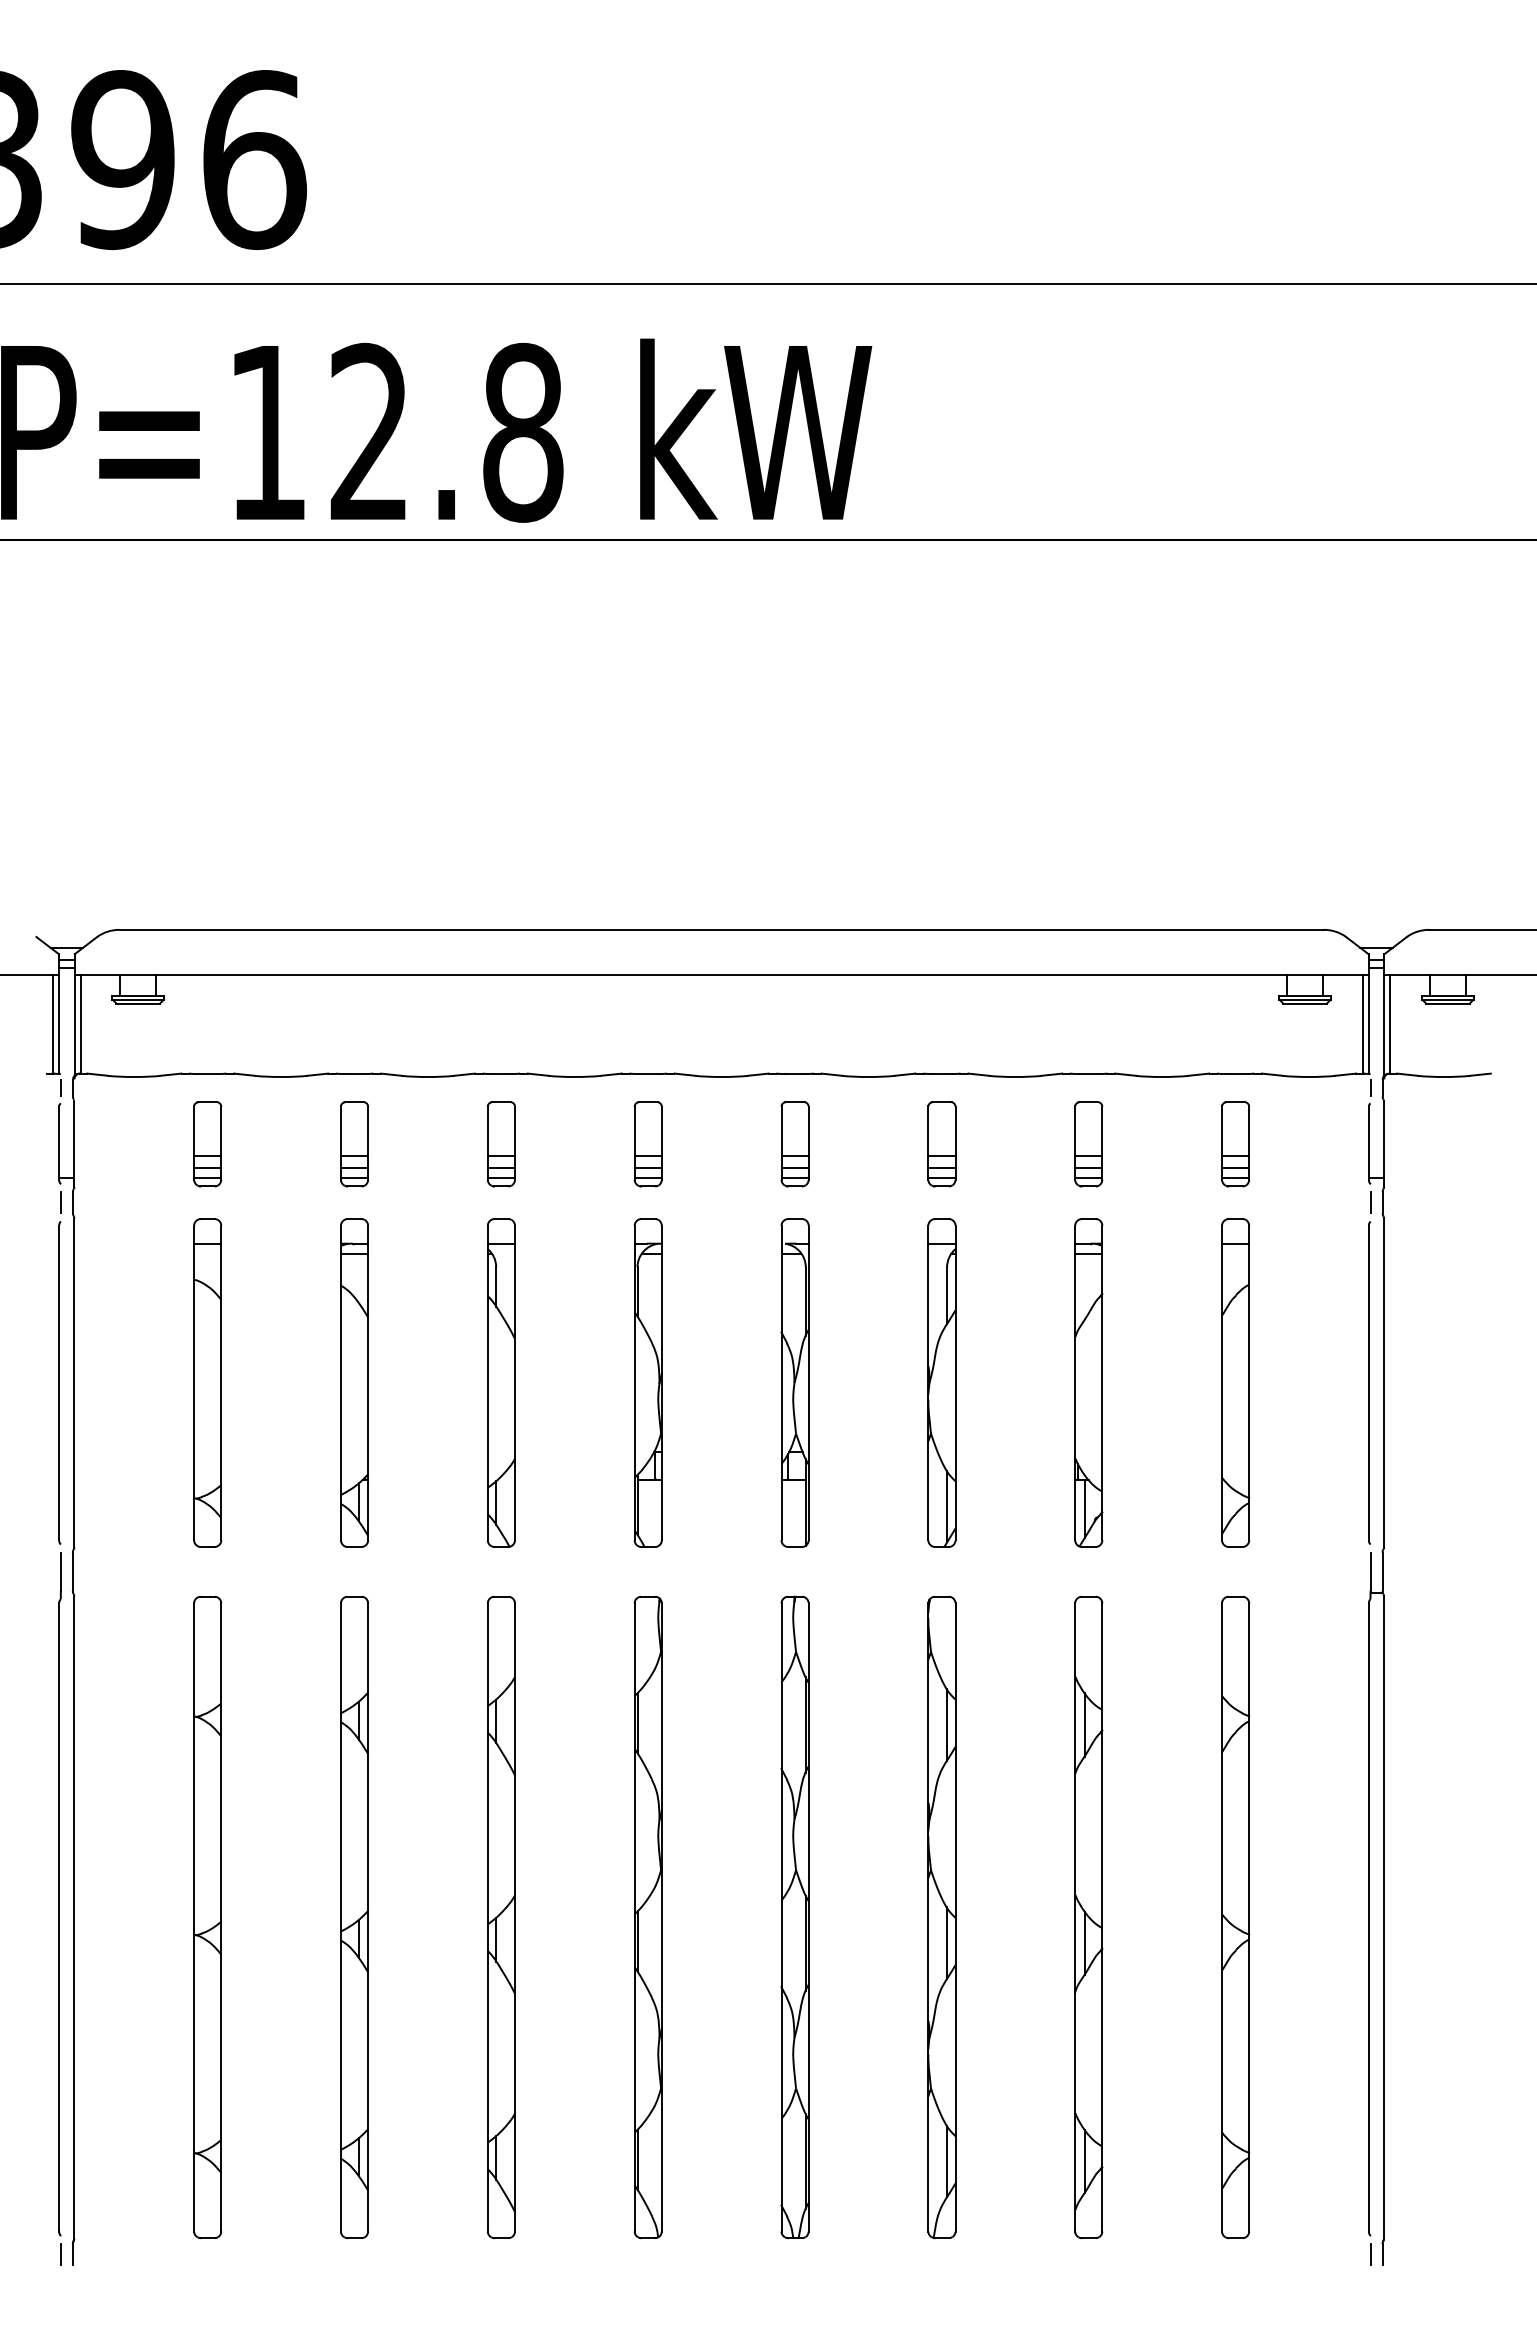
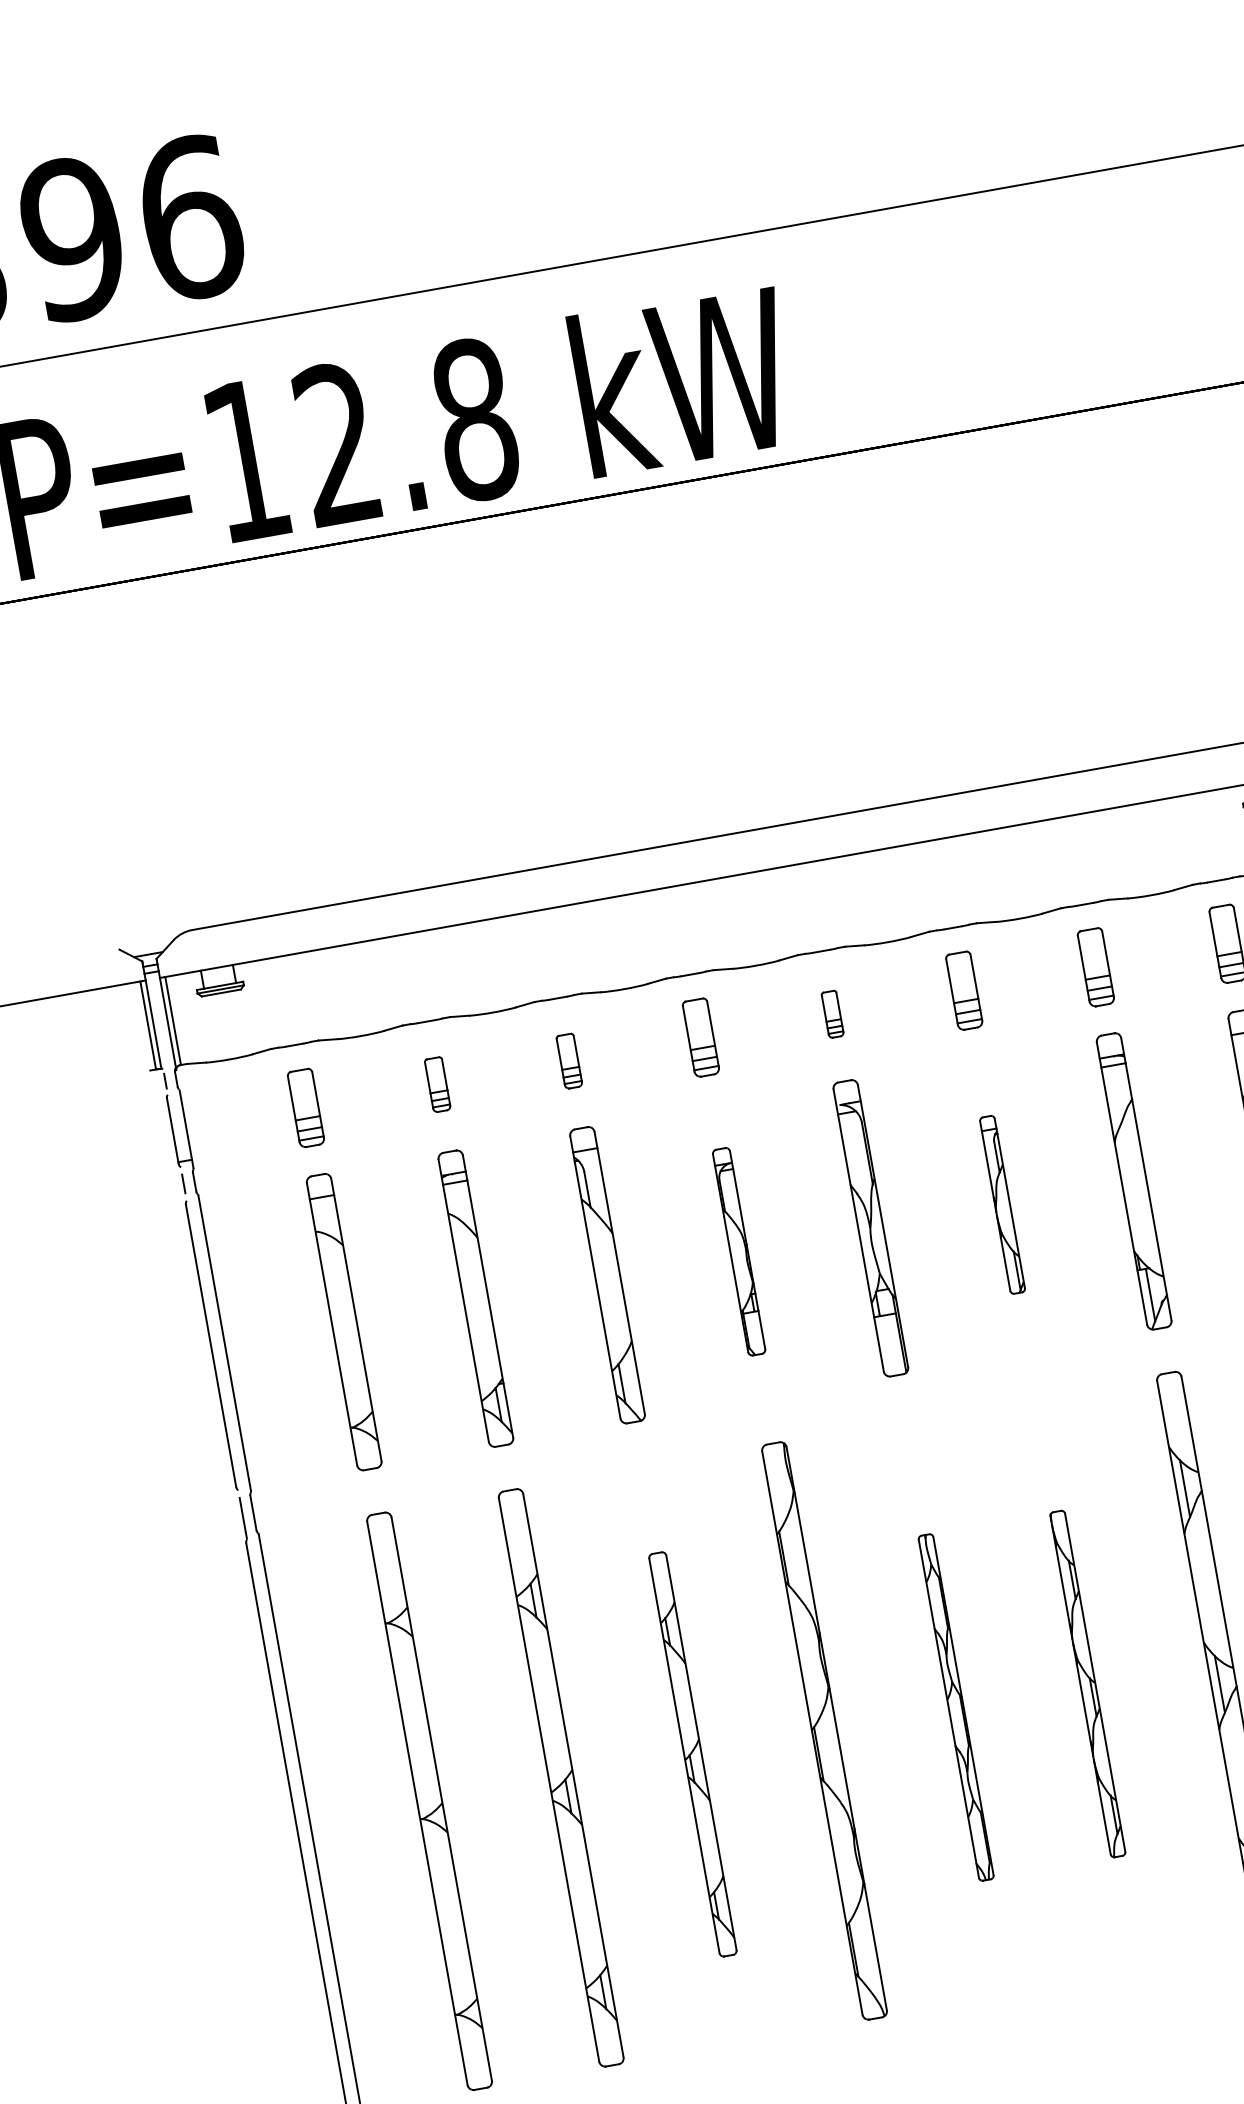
part: (354, 1144) -> (437, 1084), size x0.7
part: (501, 1144) -> (569, 1061), size x0.7
part: (794, 1144) -> (832, 1014), size x0.6
part: (647, 1382) -> (738, 1251), size x0.7
part: (941, 1382) -> (1002, 1204), size x0.6
part: (501, 1917) -> (693, 1754), size x0.7
part: (794, 1917) -> (955, 1707), size x0.6
part: (941, 1917) -> (1087, 1684), size x0.6

